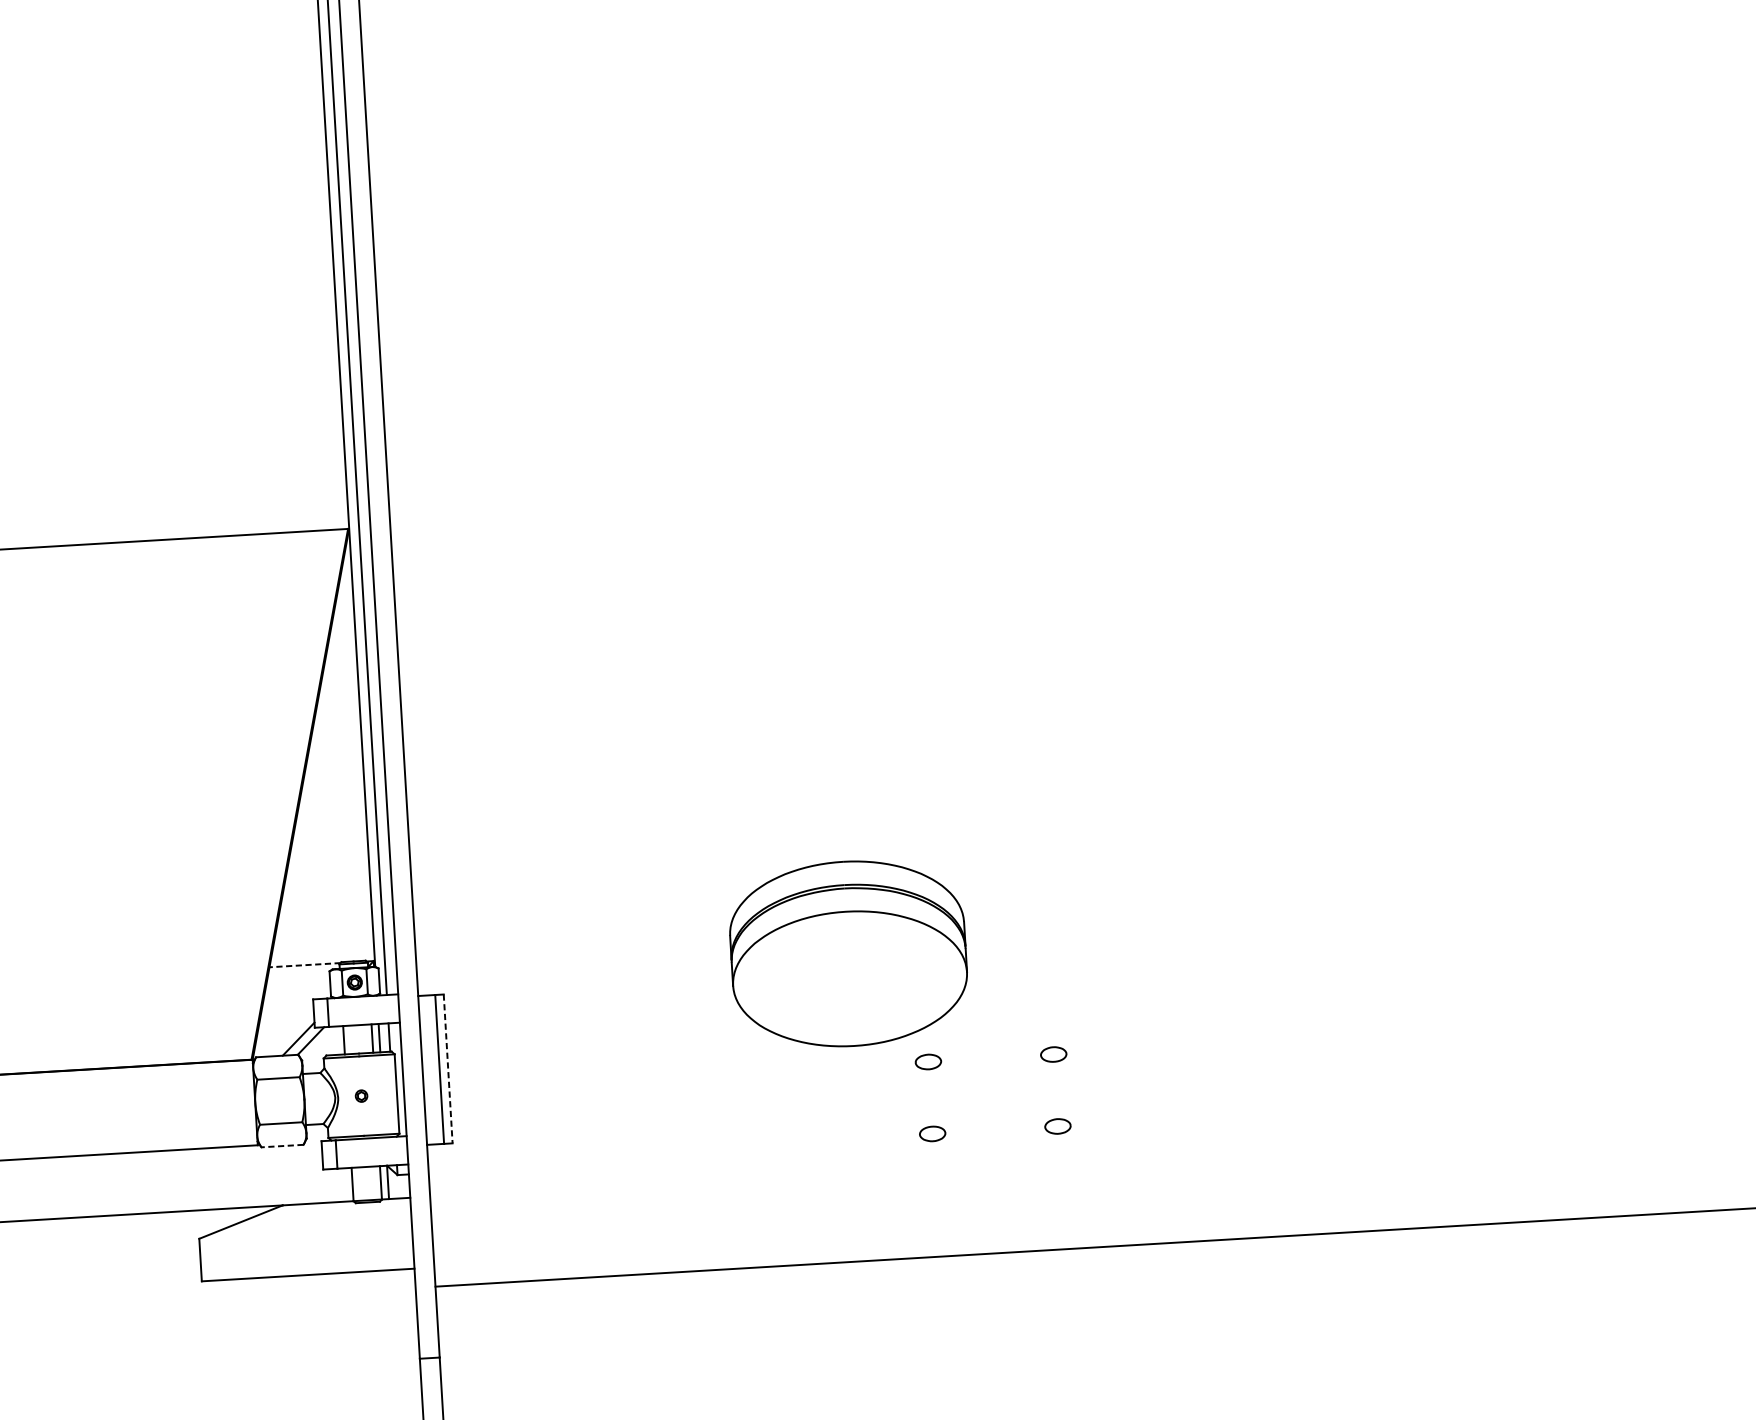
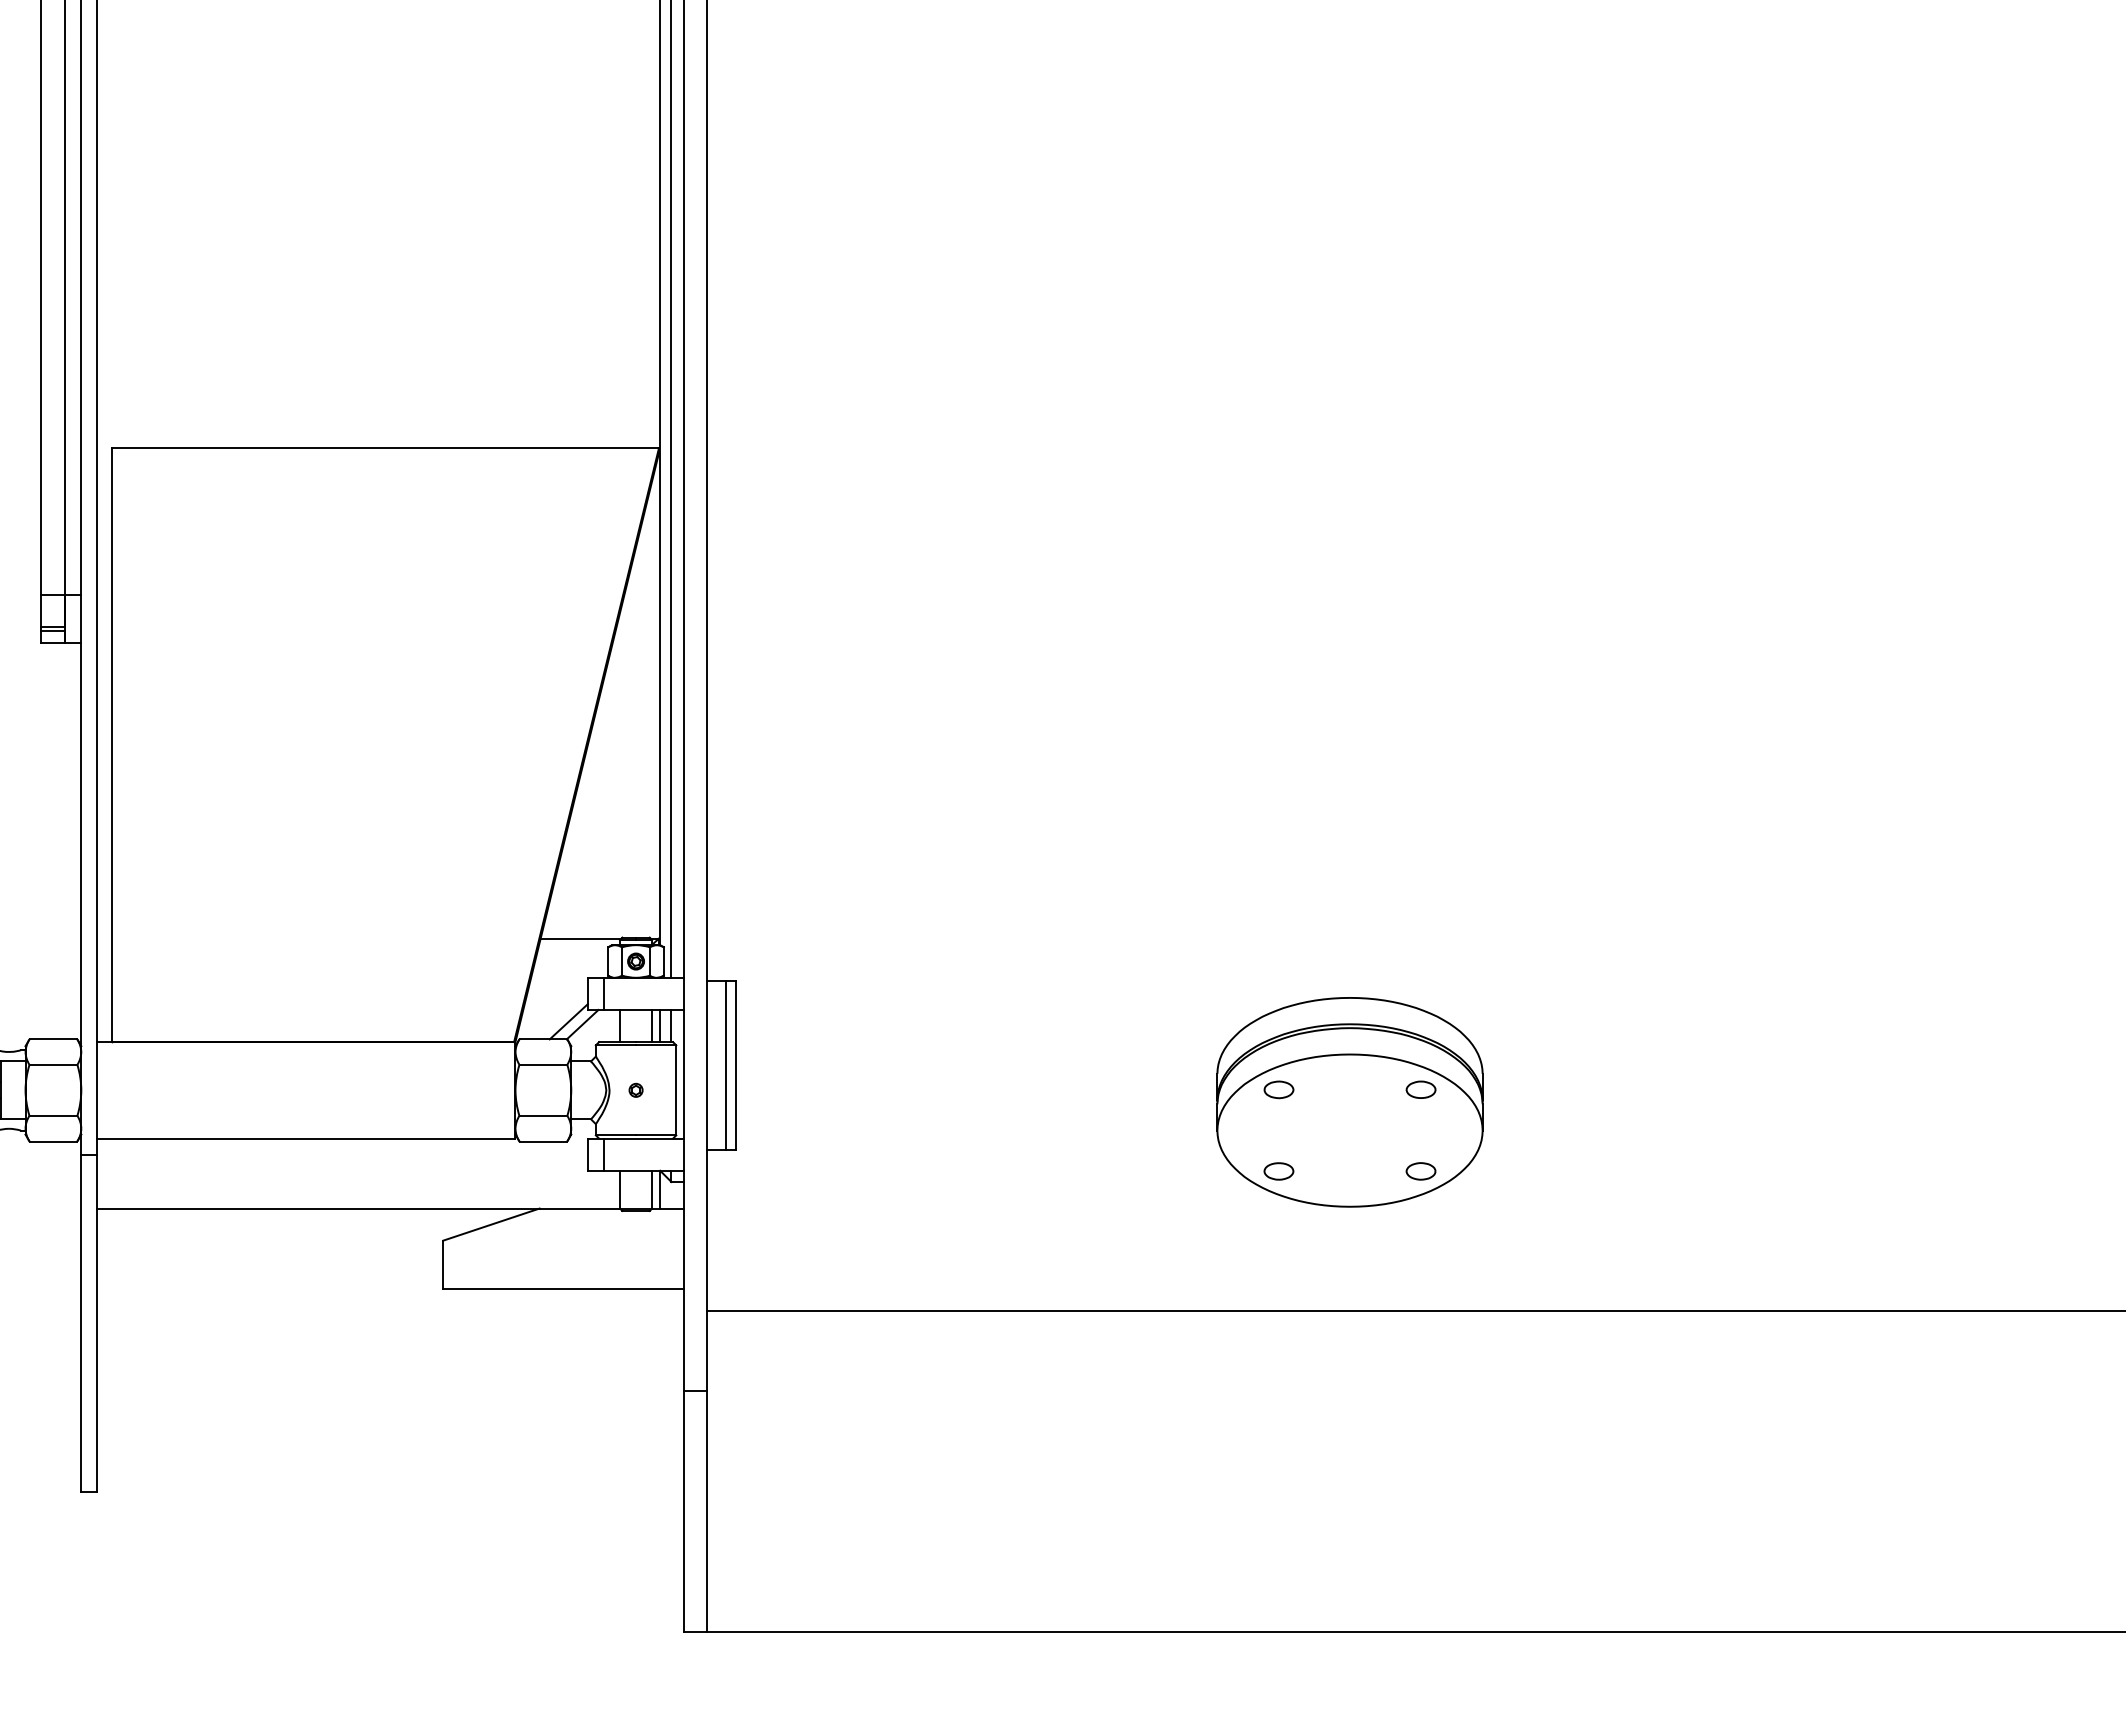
part: (848, 954) -> (1349, 1102), moved
line: (304, 965) -> (580, 938), dashed -> solid
line: (447, 1069) -> (735, 1065), dashed -> solid
line: (282, 1146) -> (543, 1141), dashed -> solid

